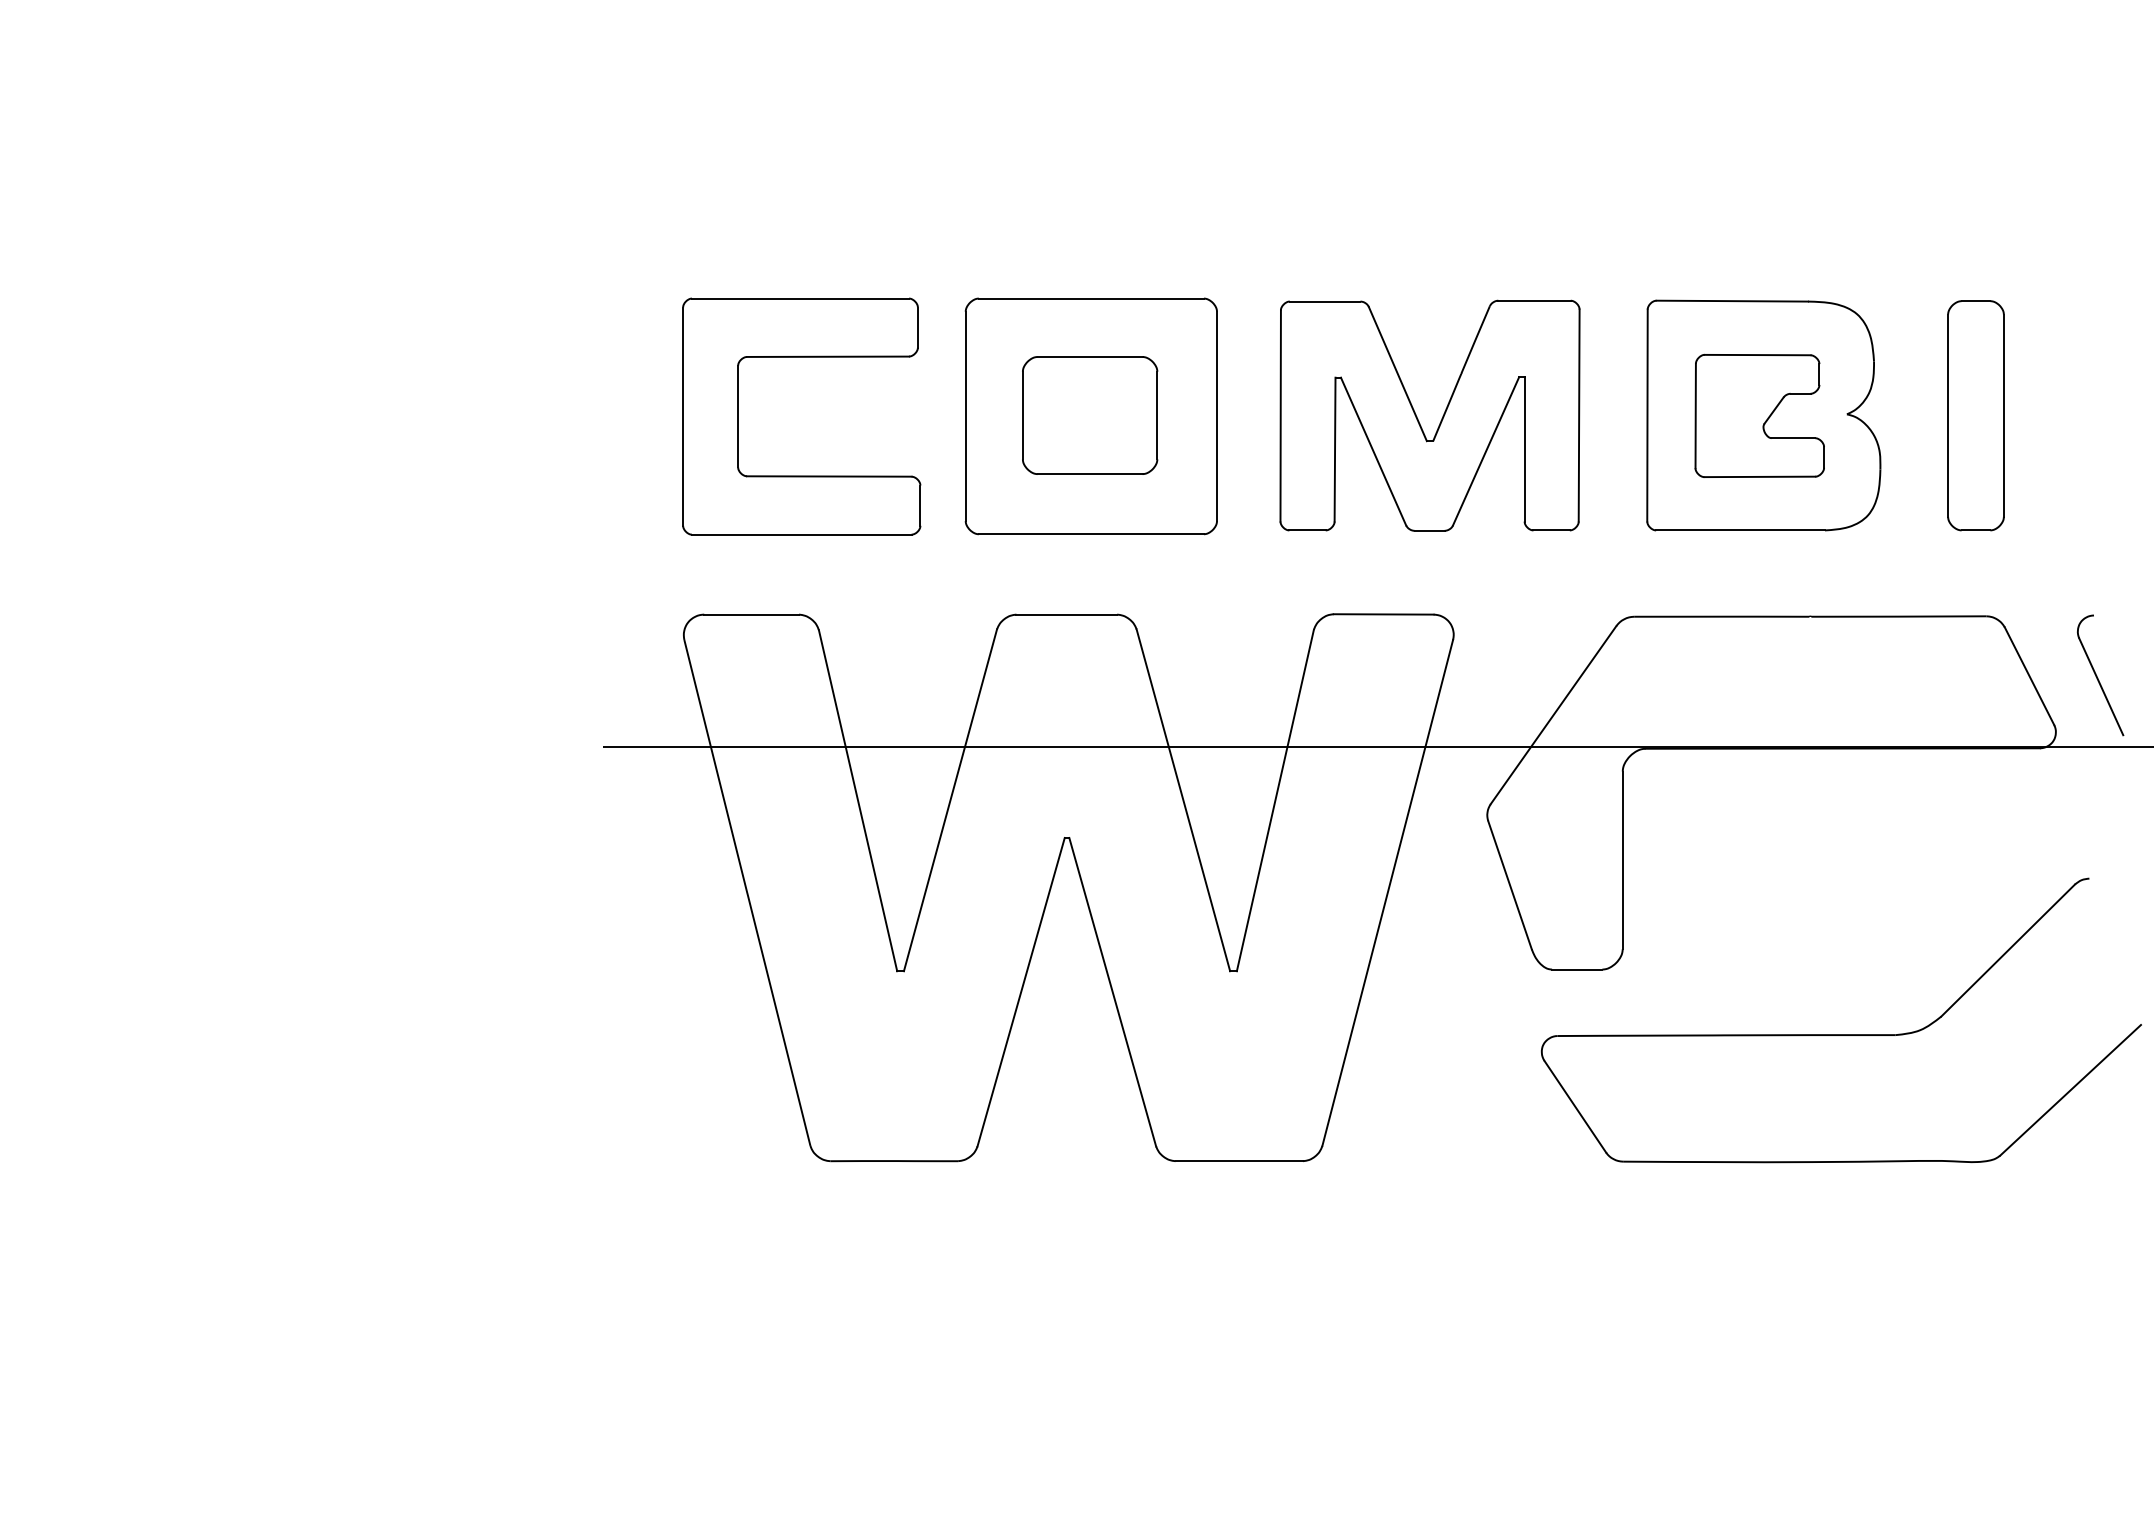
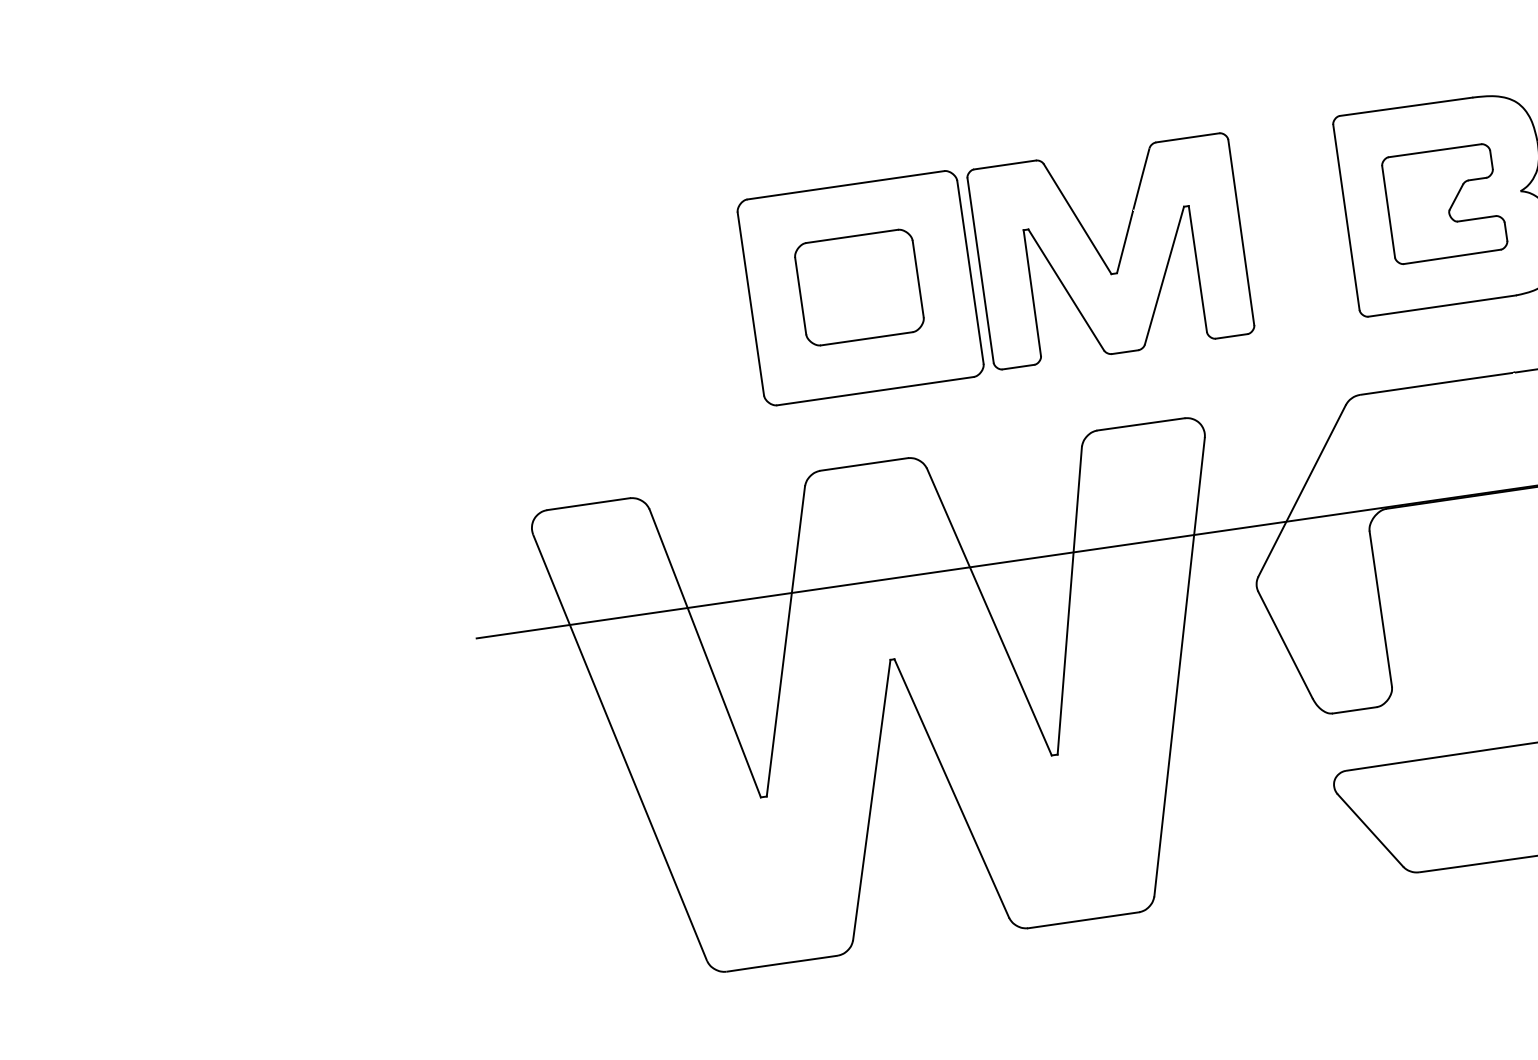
part: (801, 357) -> (599, 273), removed
part: (1418, 418) -> (1101, 255), moved

